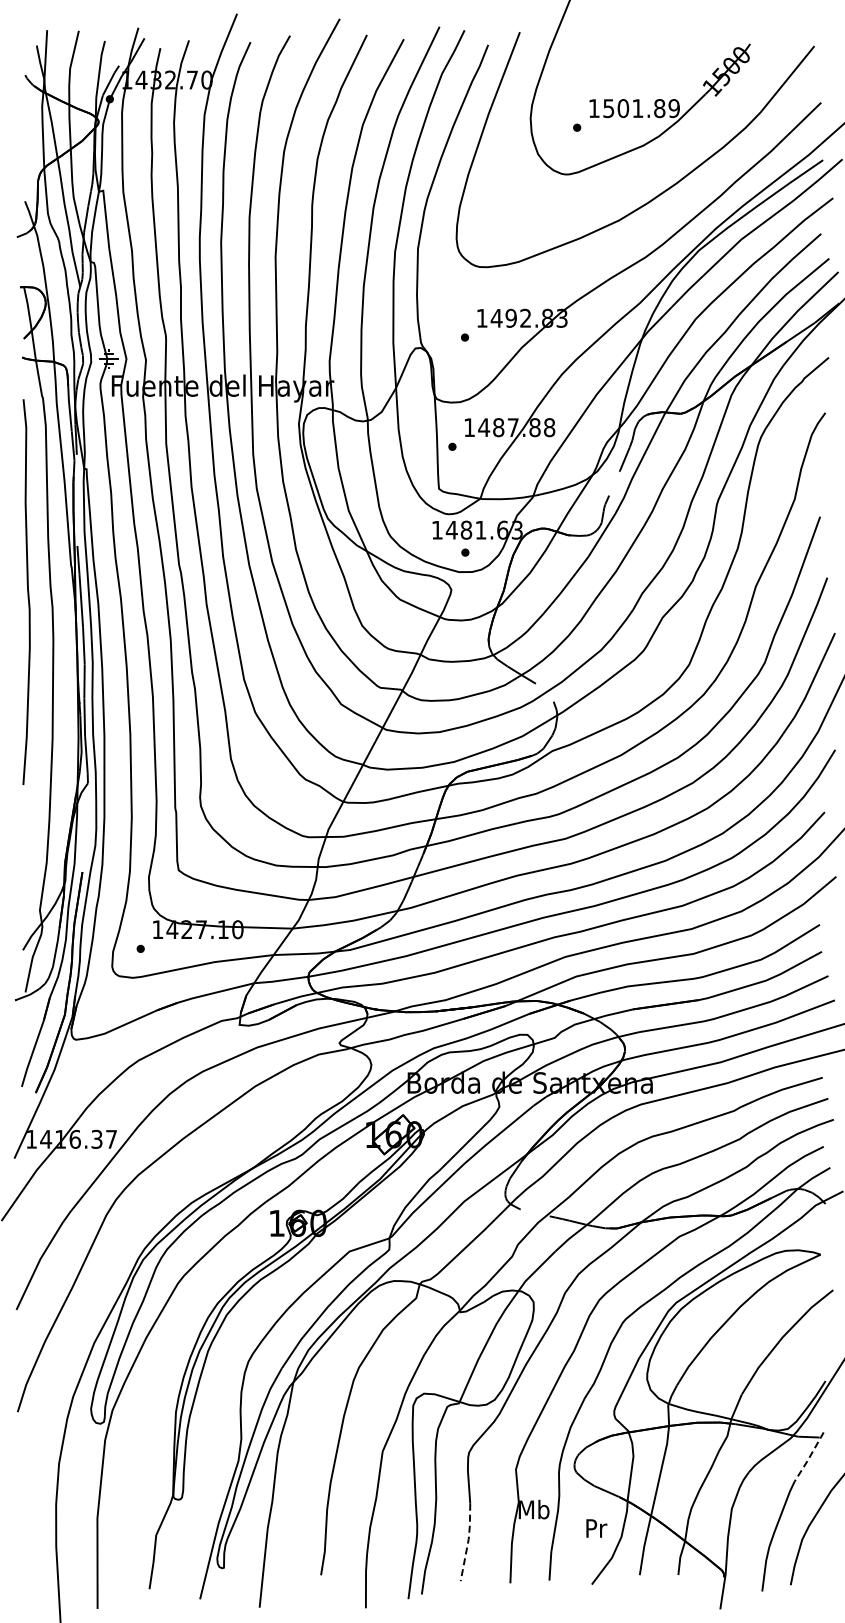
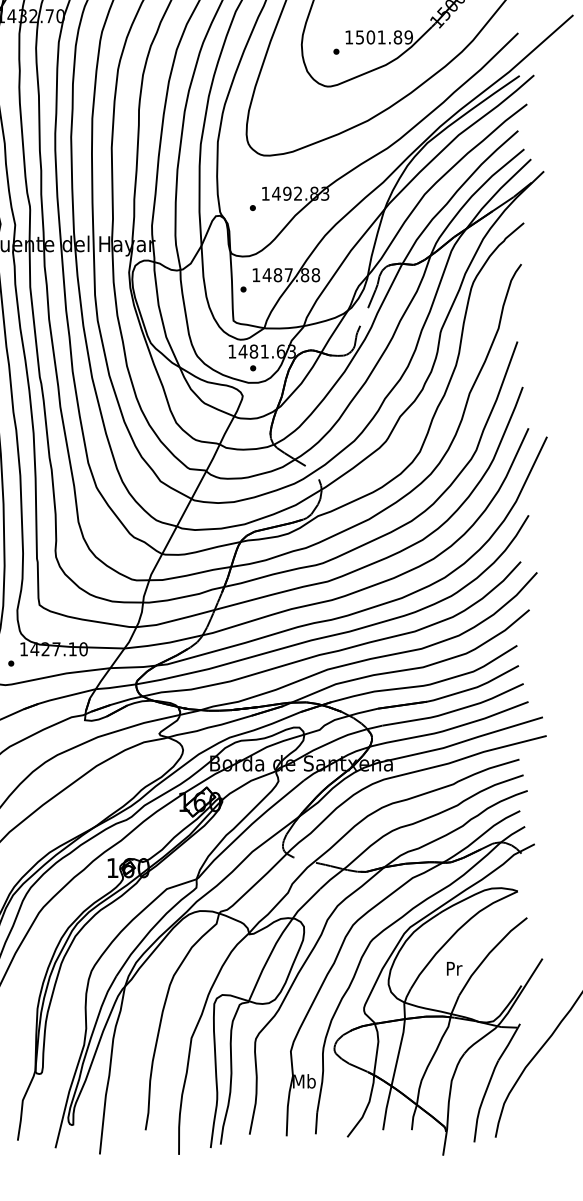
line: (809, 1458) -> (509, 1043), dashed -> solid
text: (596, 1528) -> (454, 968), moved
line: (468, 1541) -> (255, 1105), dashed -> solid

